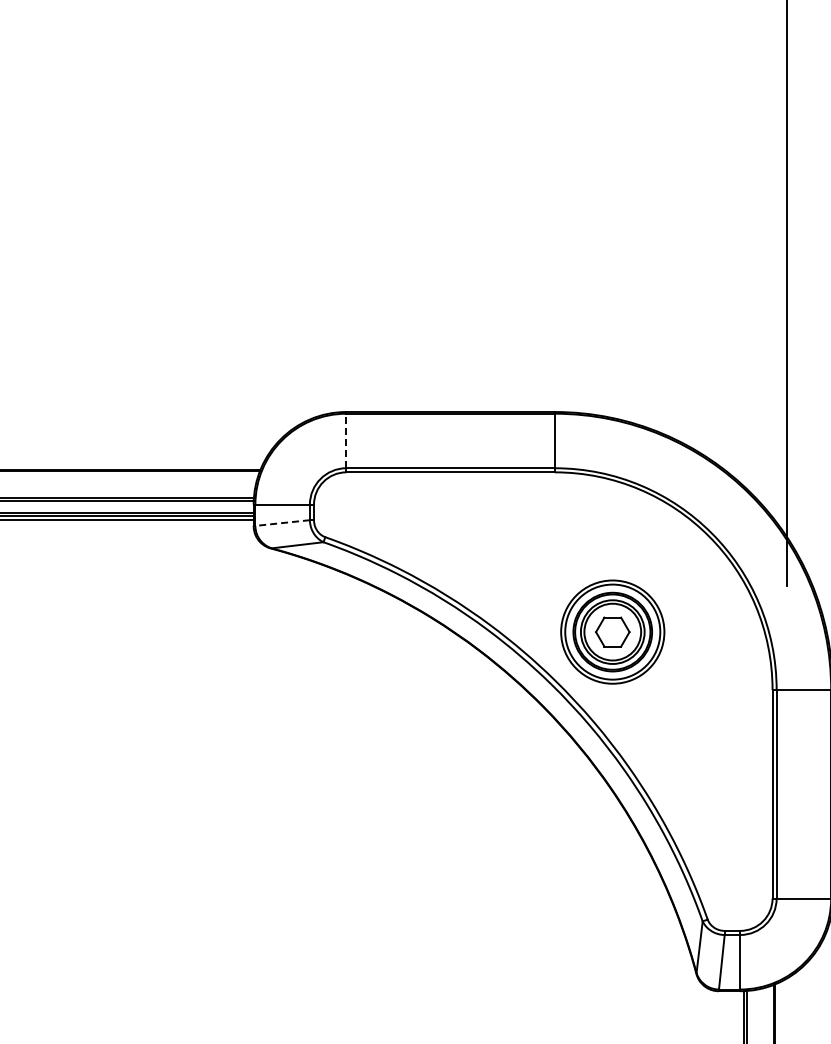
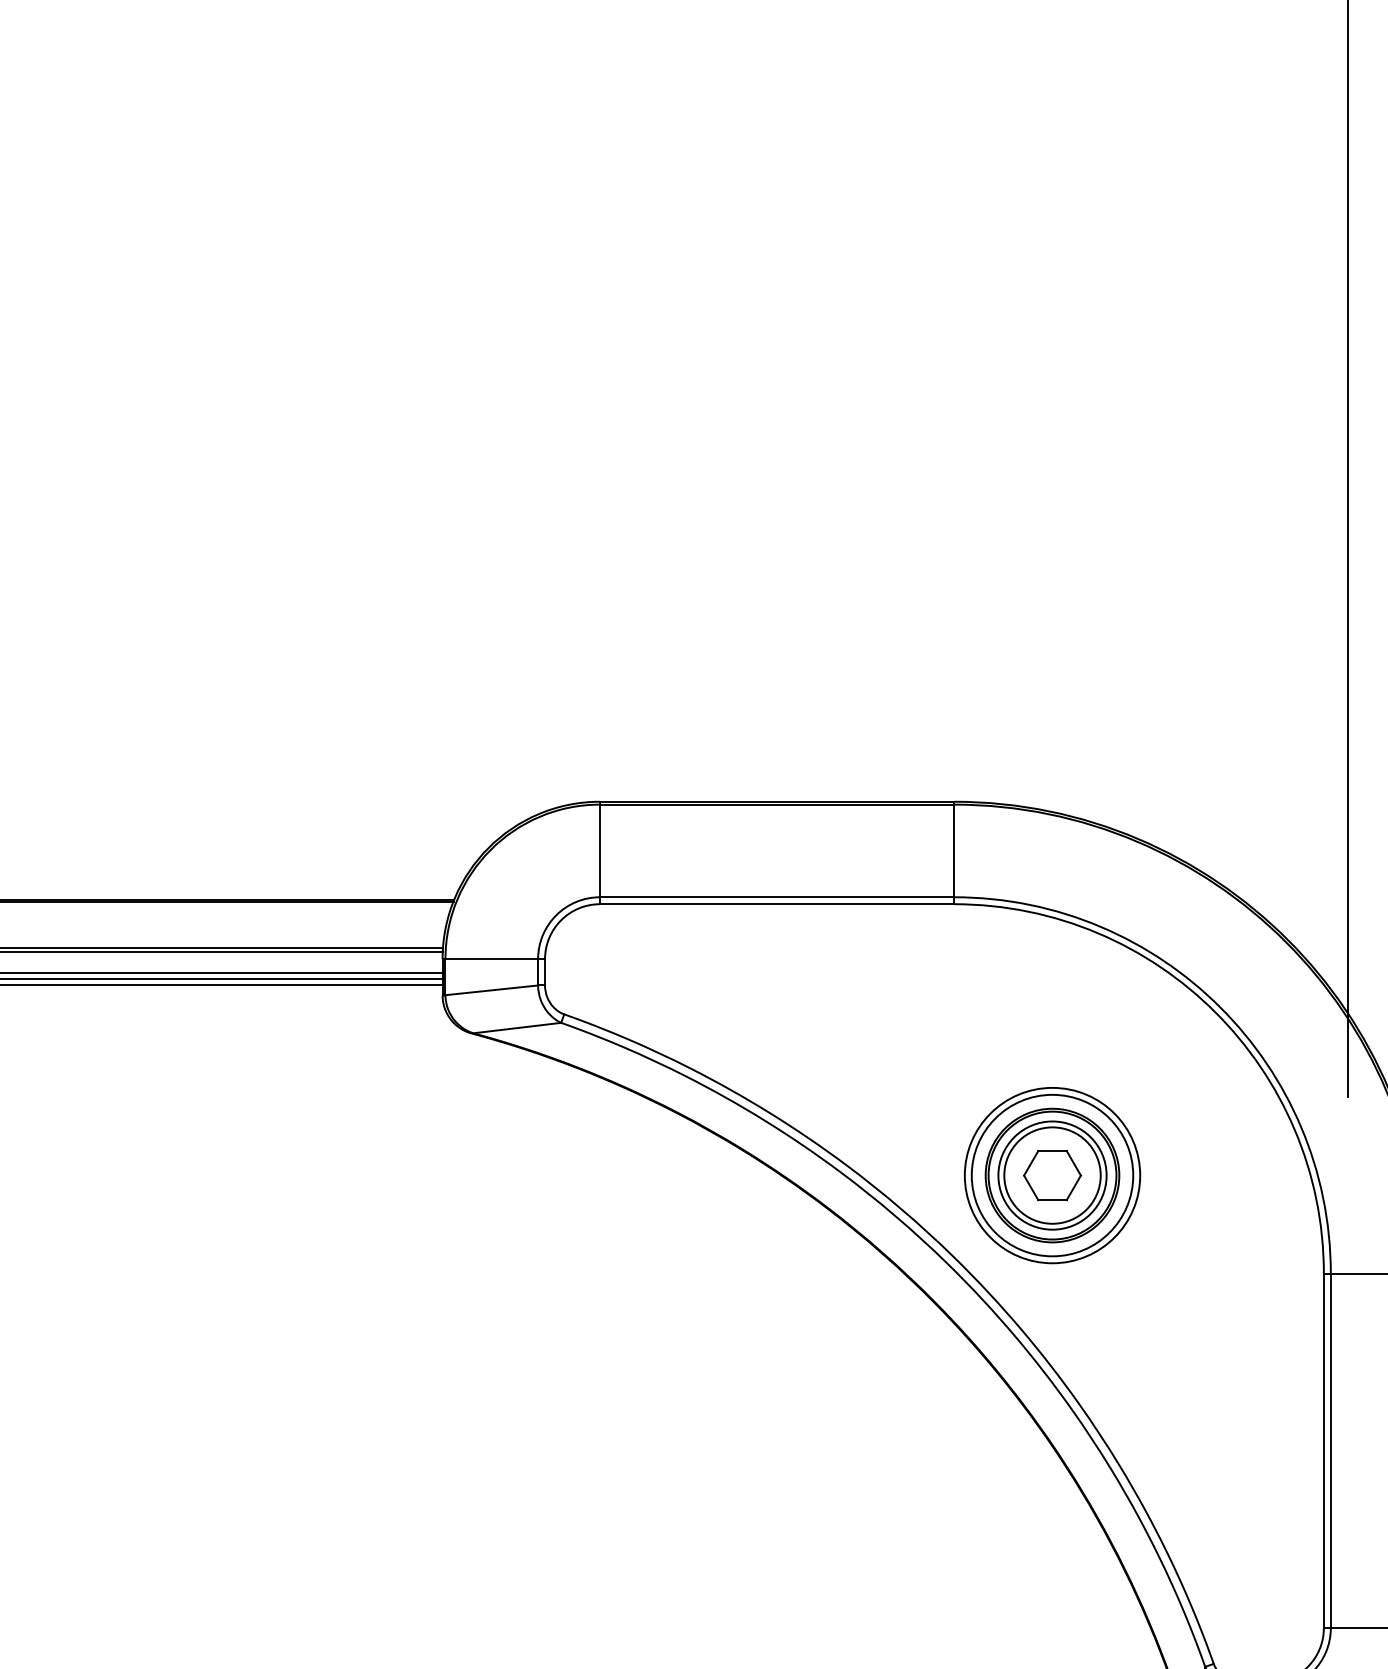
line: (346, 440) -> (600, 850), dashed -> solid
line: (282, 523) -> (491, 991), dashed -> solid

